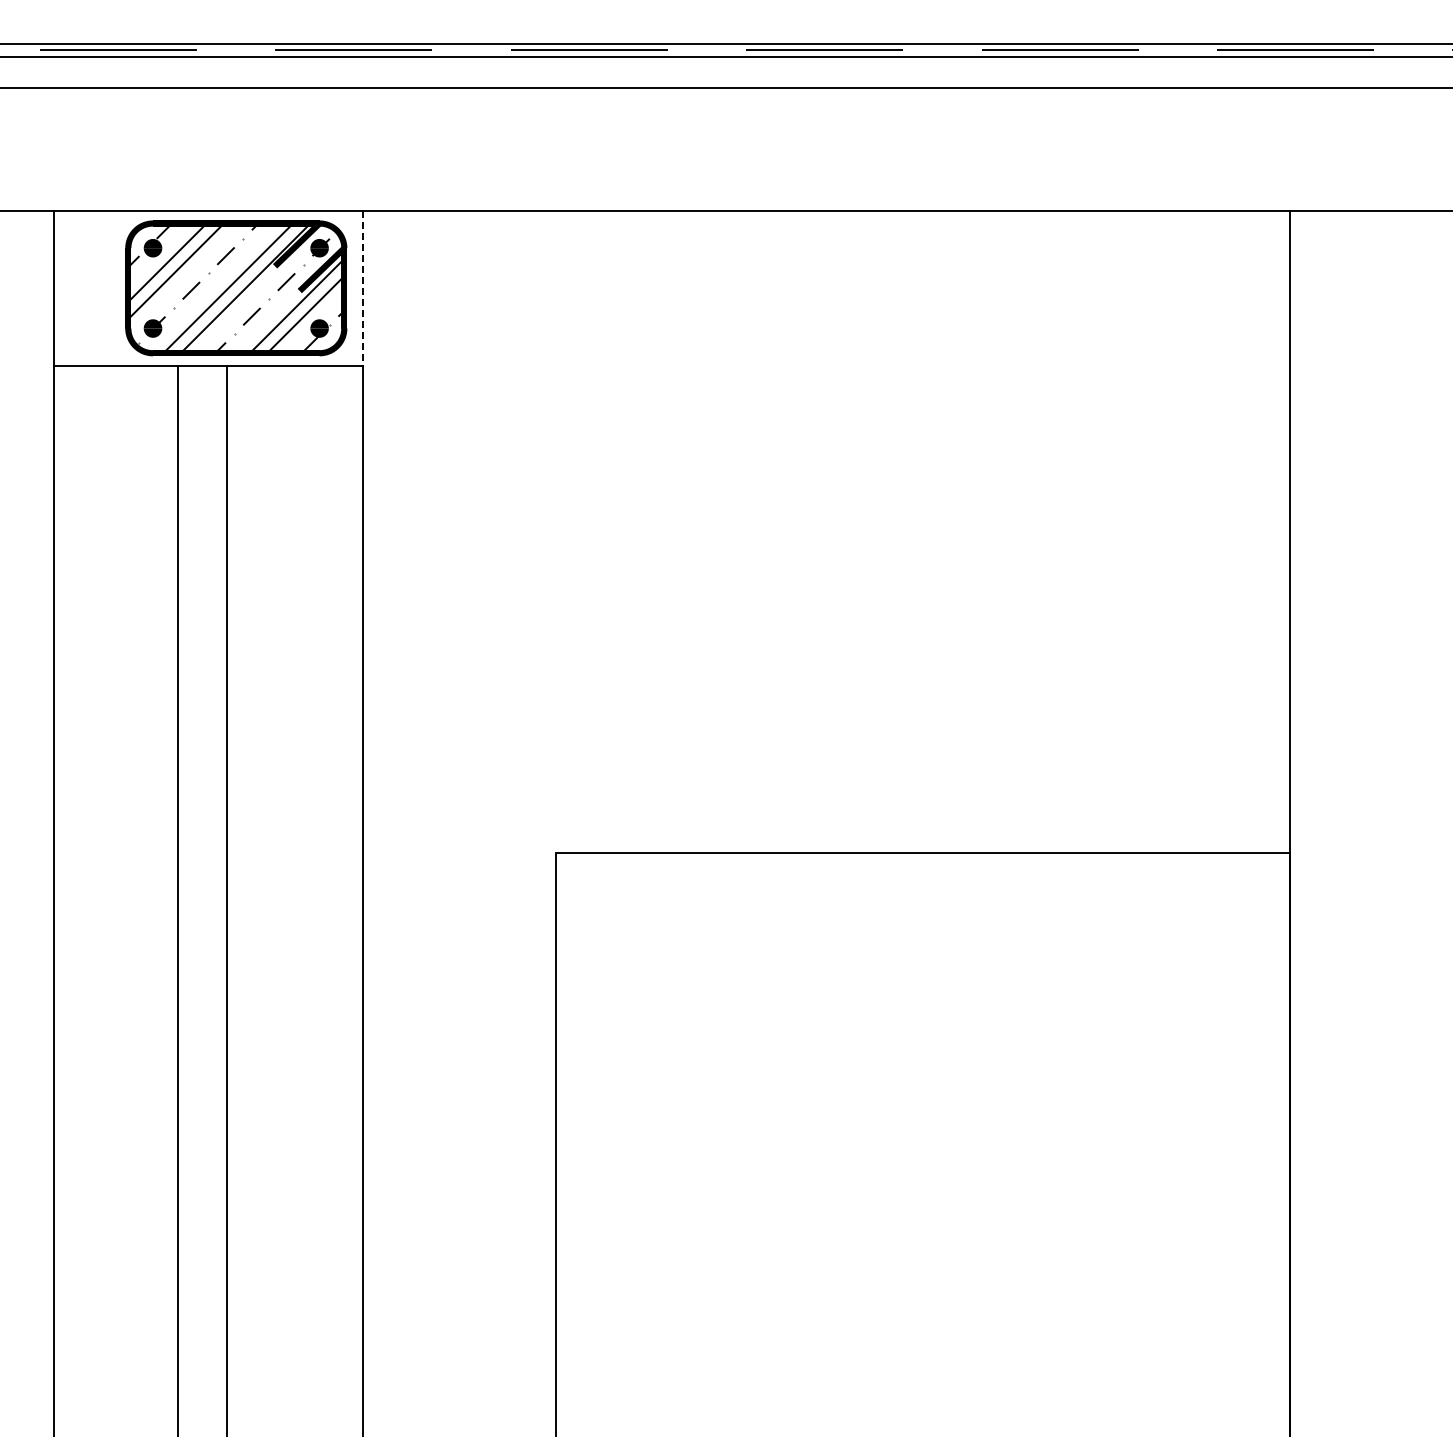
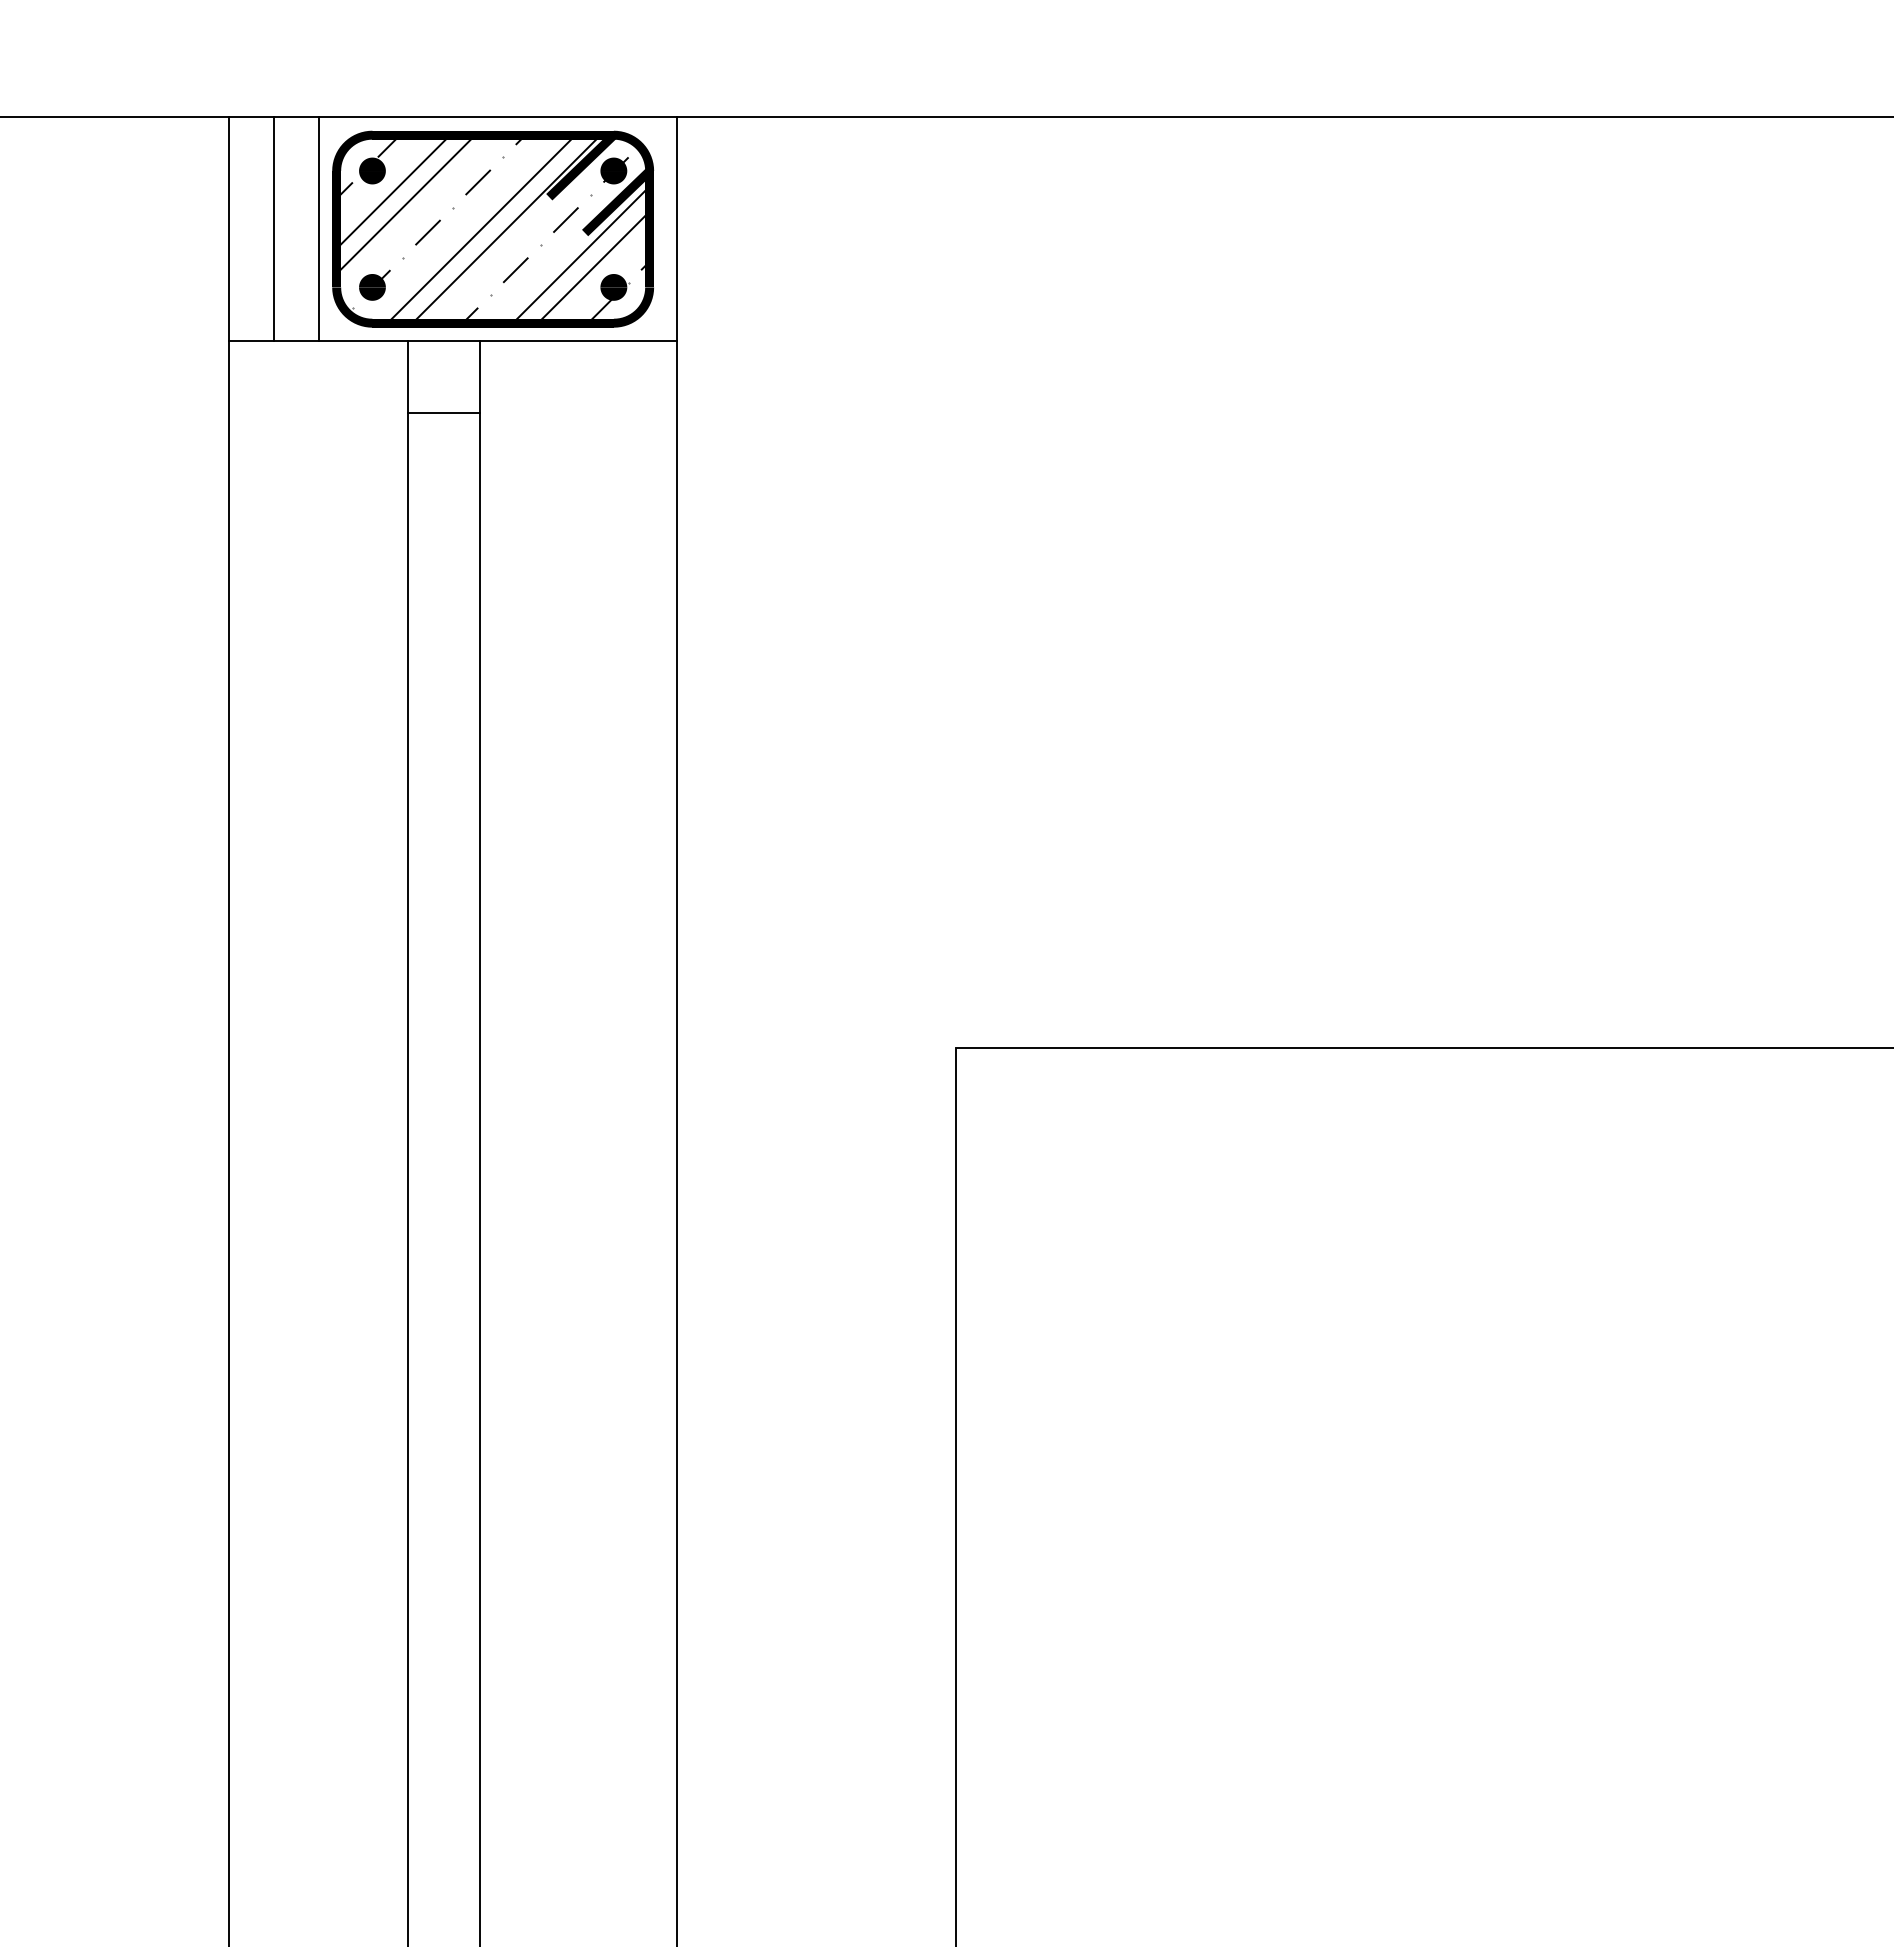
line: (85, 288) -> (274, 229), added
line: (115, 288) -> (318, 229), added
line: (363, 288) -> (677, 229), dashed -> solid
line: (202, 415) -> (444, 413), added

